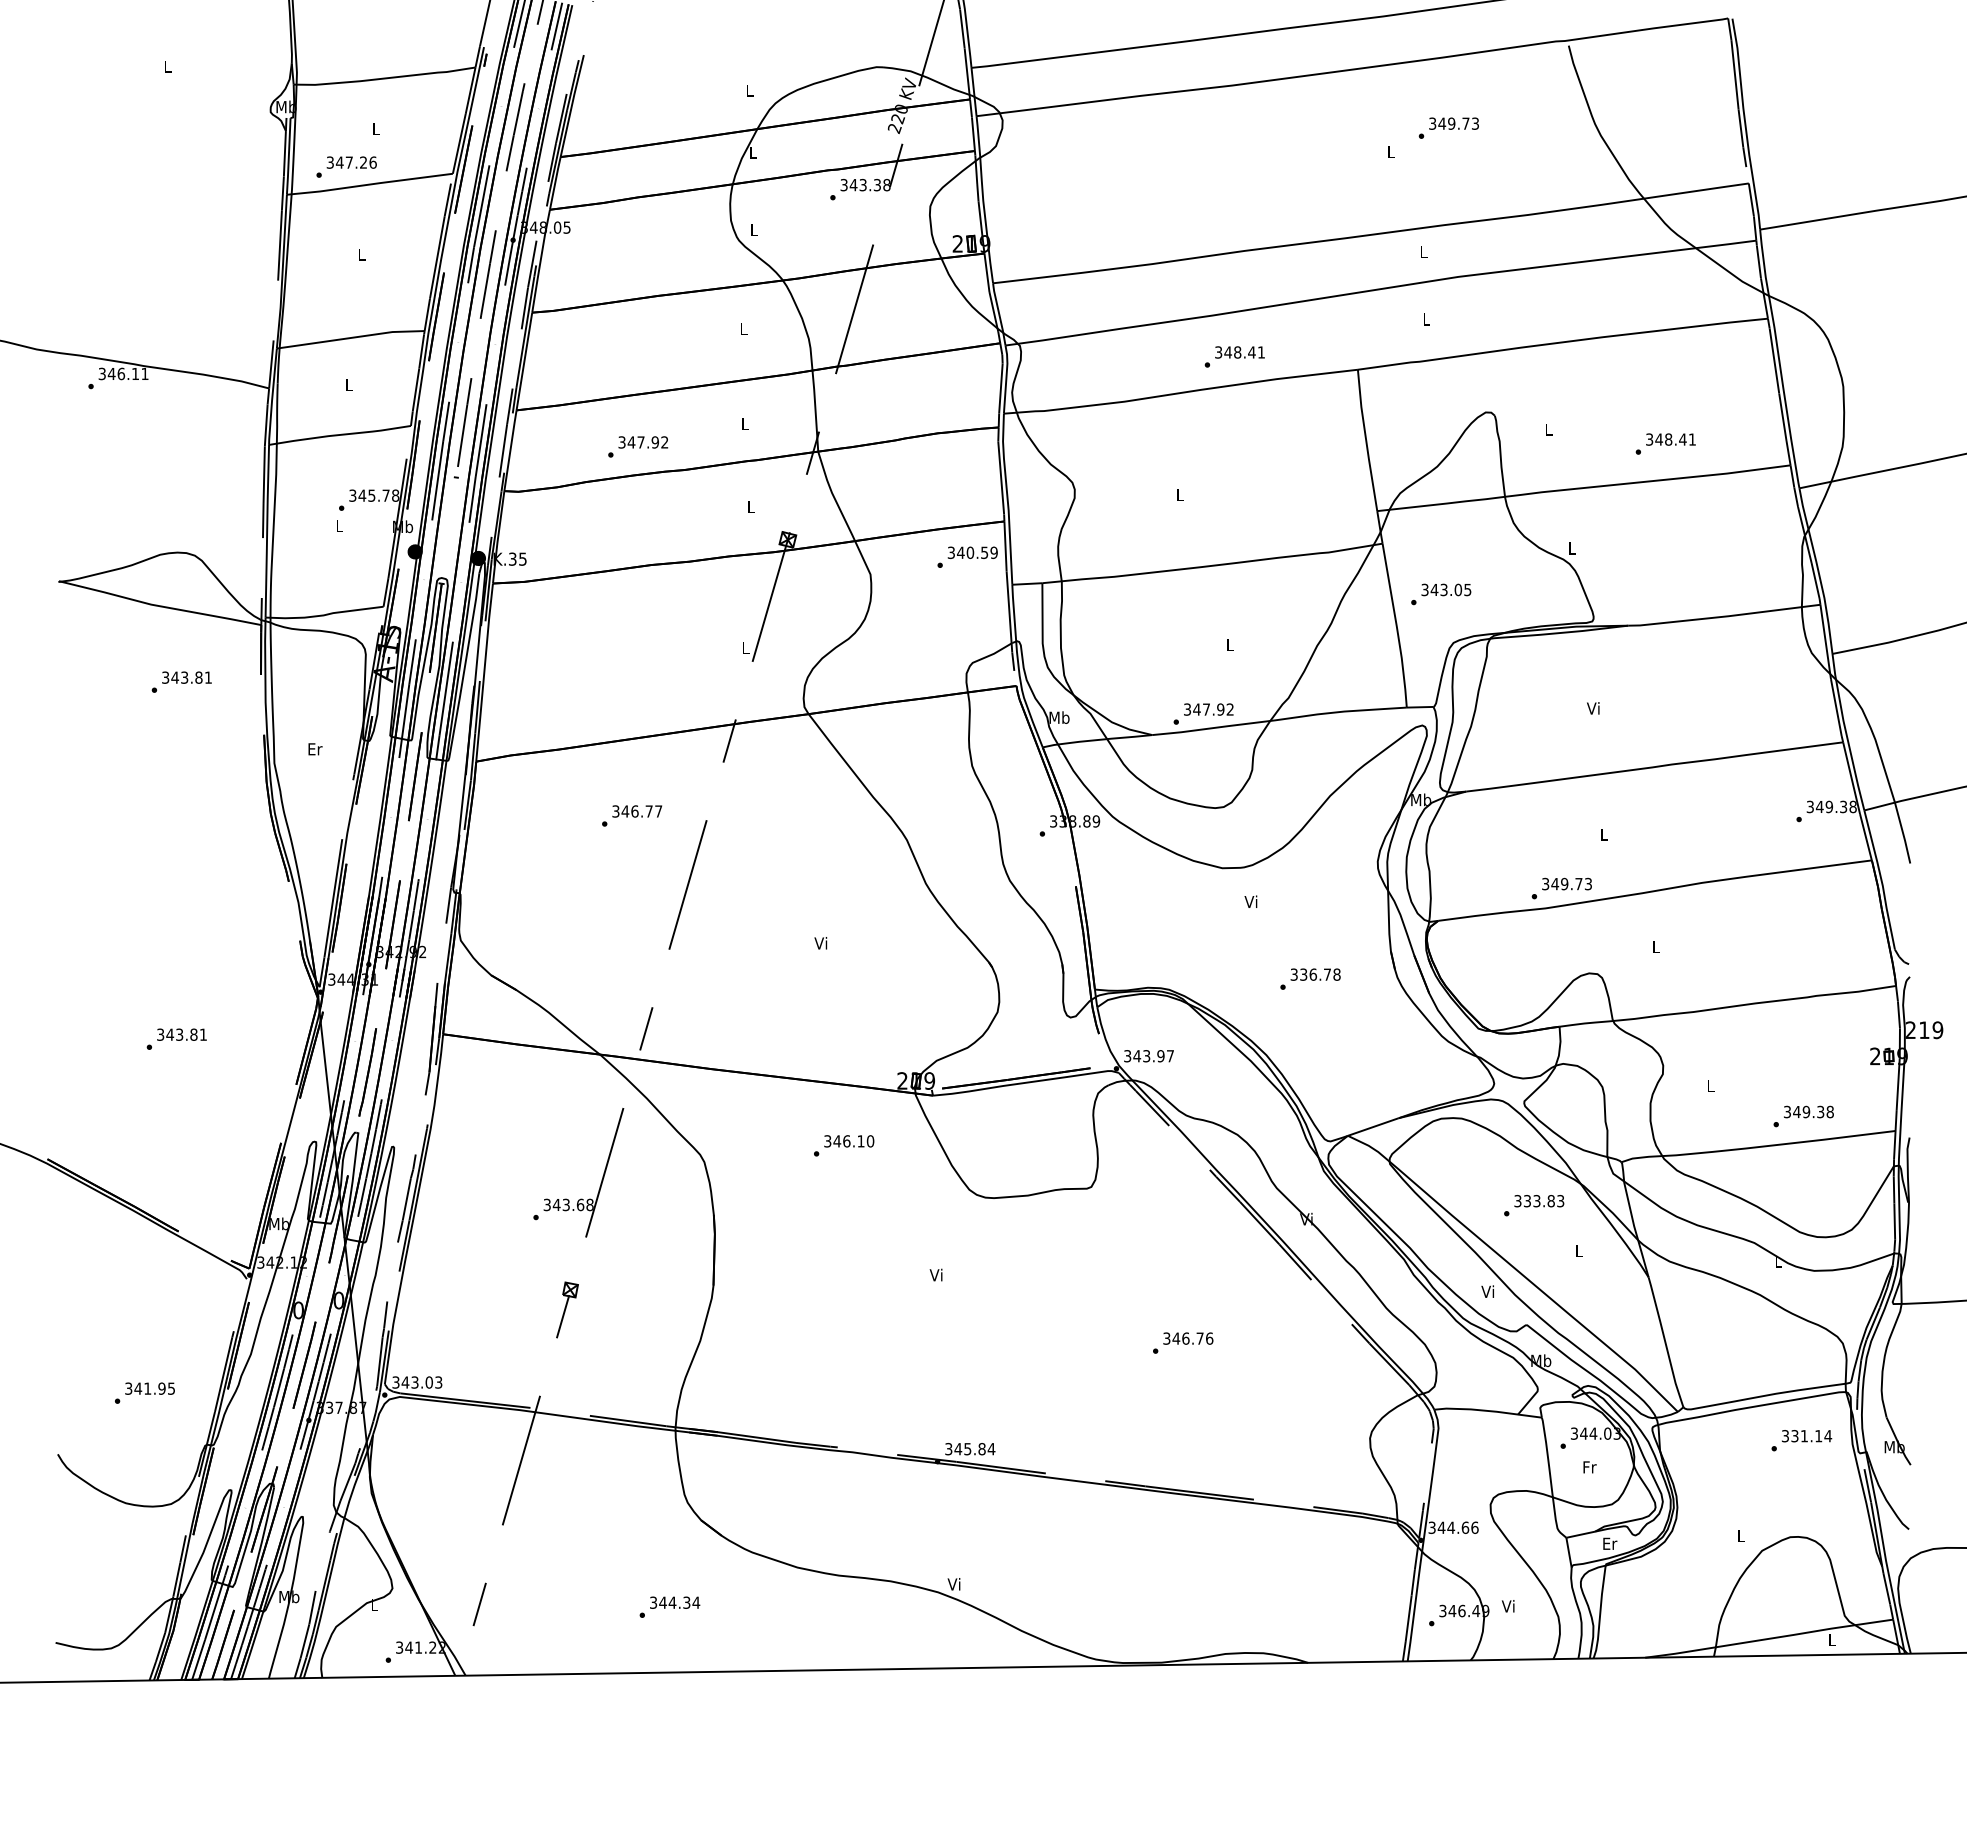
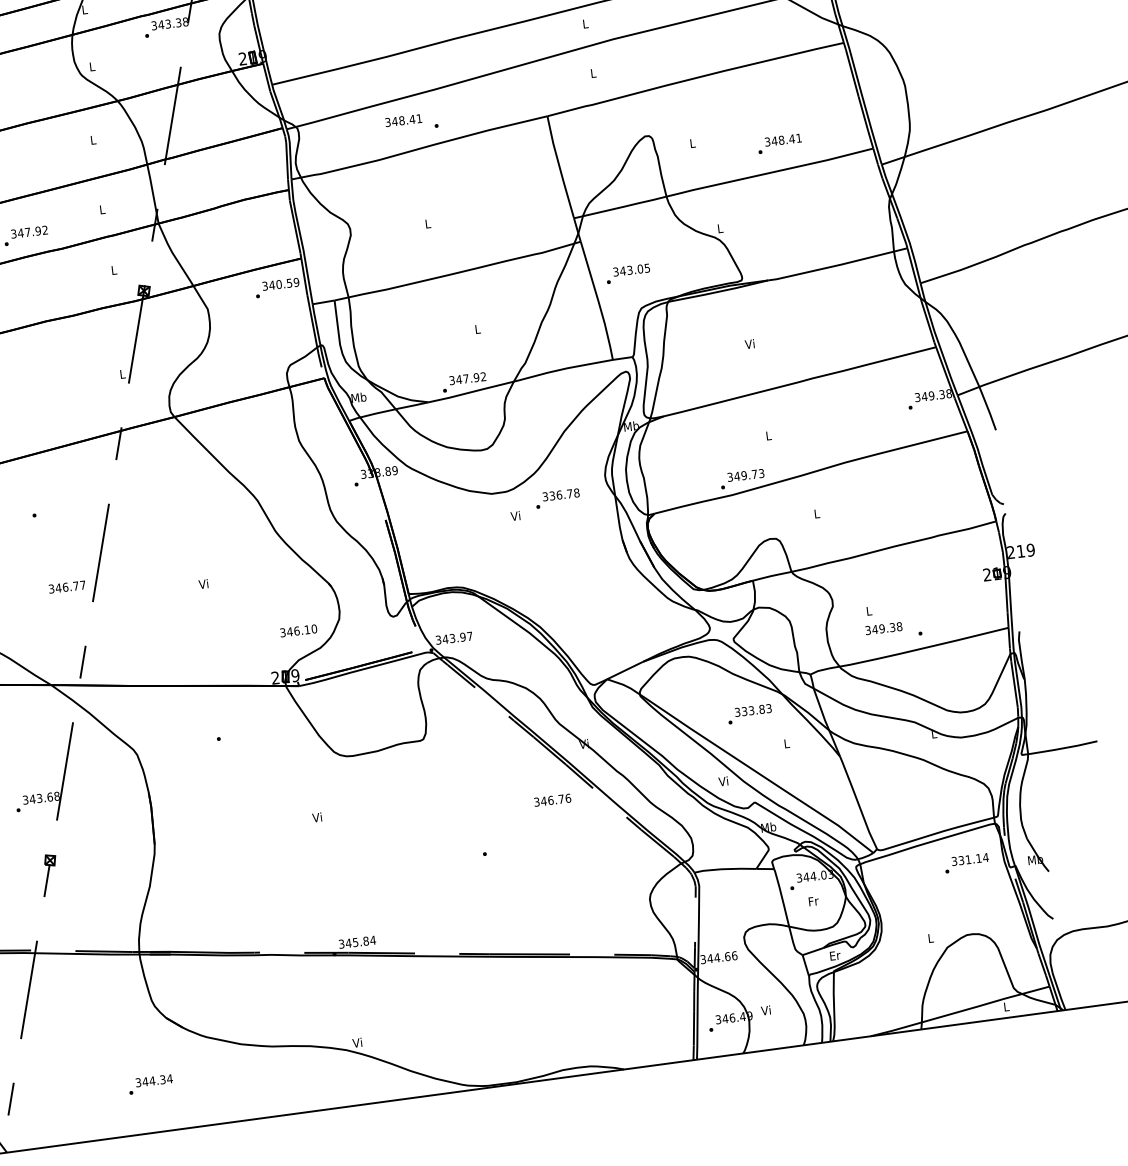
text: (1239, 352) -> (403, 120), moved
text: (637, 811) -> (67, 587), moved
text: (1310, 978) -> (557, 498), moved
text: (1808, 1111) -> (883, 628), moved
text: (849, 1141) -> (298, 630), moved
text: (1188, 1338) -> (552, 800), moved

